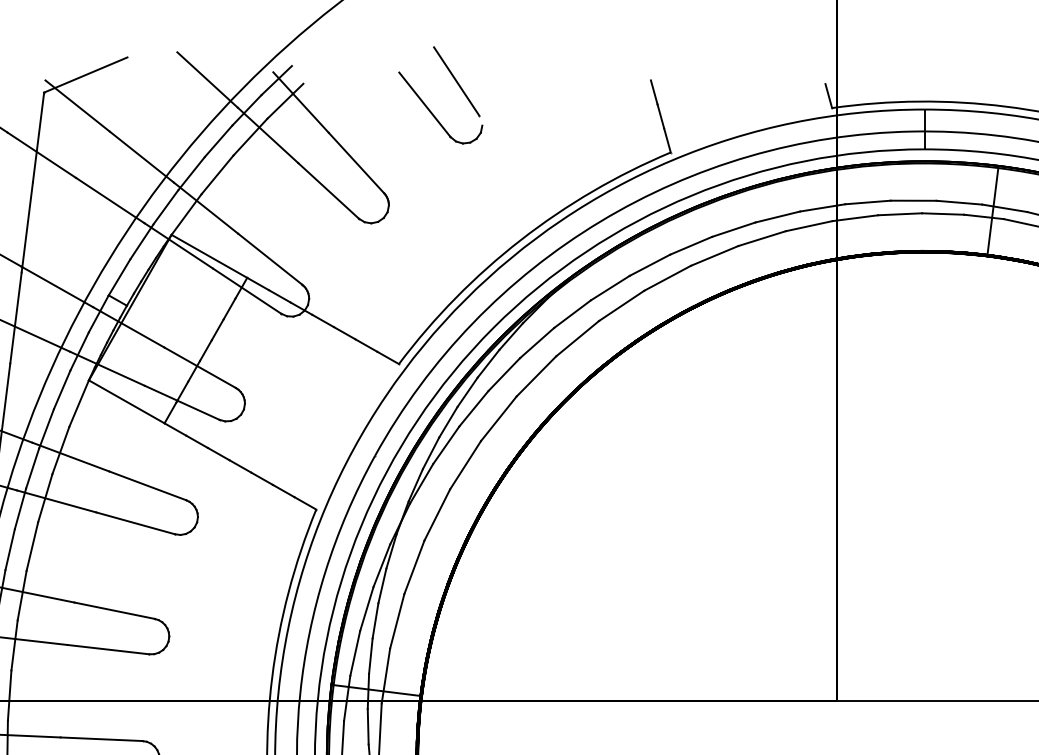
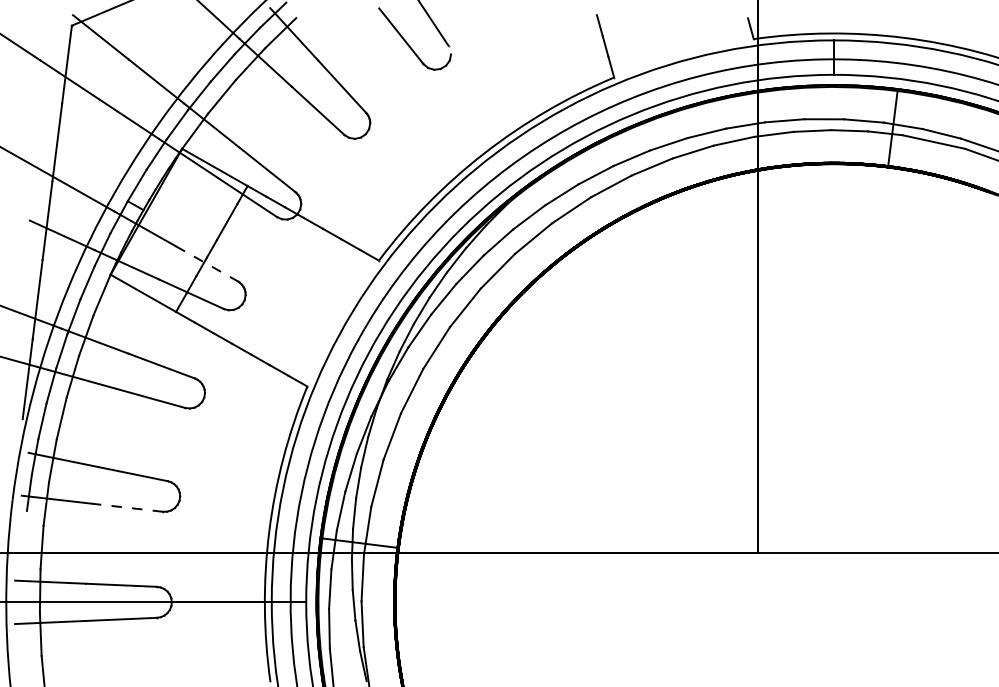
line: (199, 367) -> (206, 263), solid -> dashed
line: (108, 649) -> (127, 507), solid -> dashed

